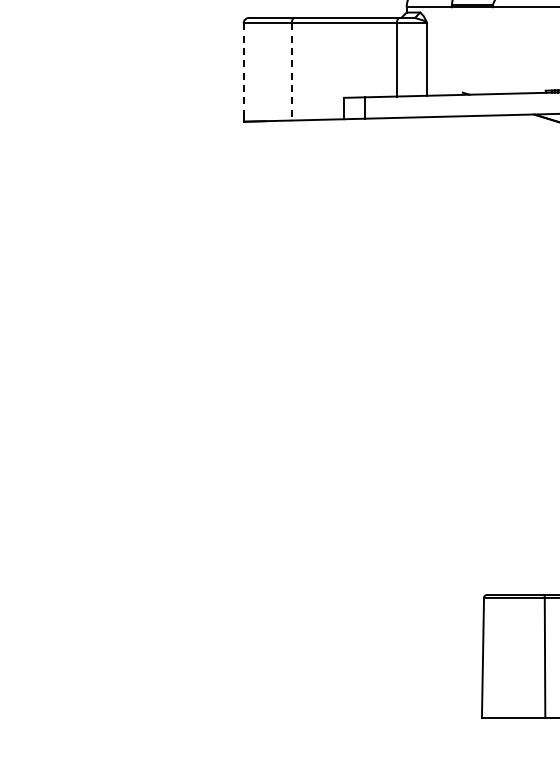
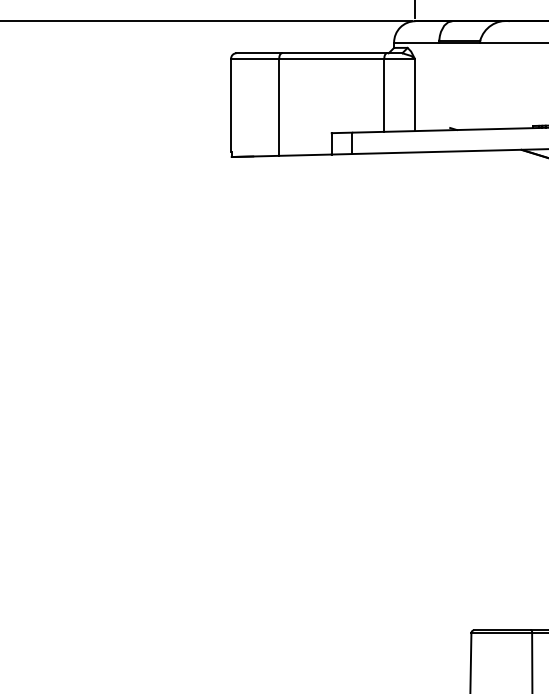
line: (243, 69) -> (230, 104), dashed -> solid
line: (291, 71) -> (278, 106), dashed -> solid

